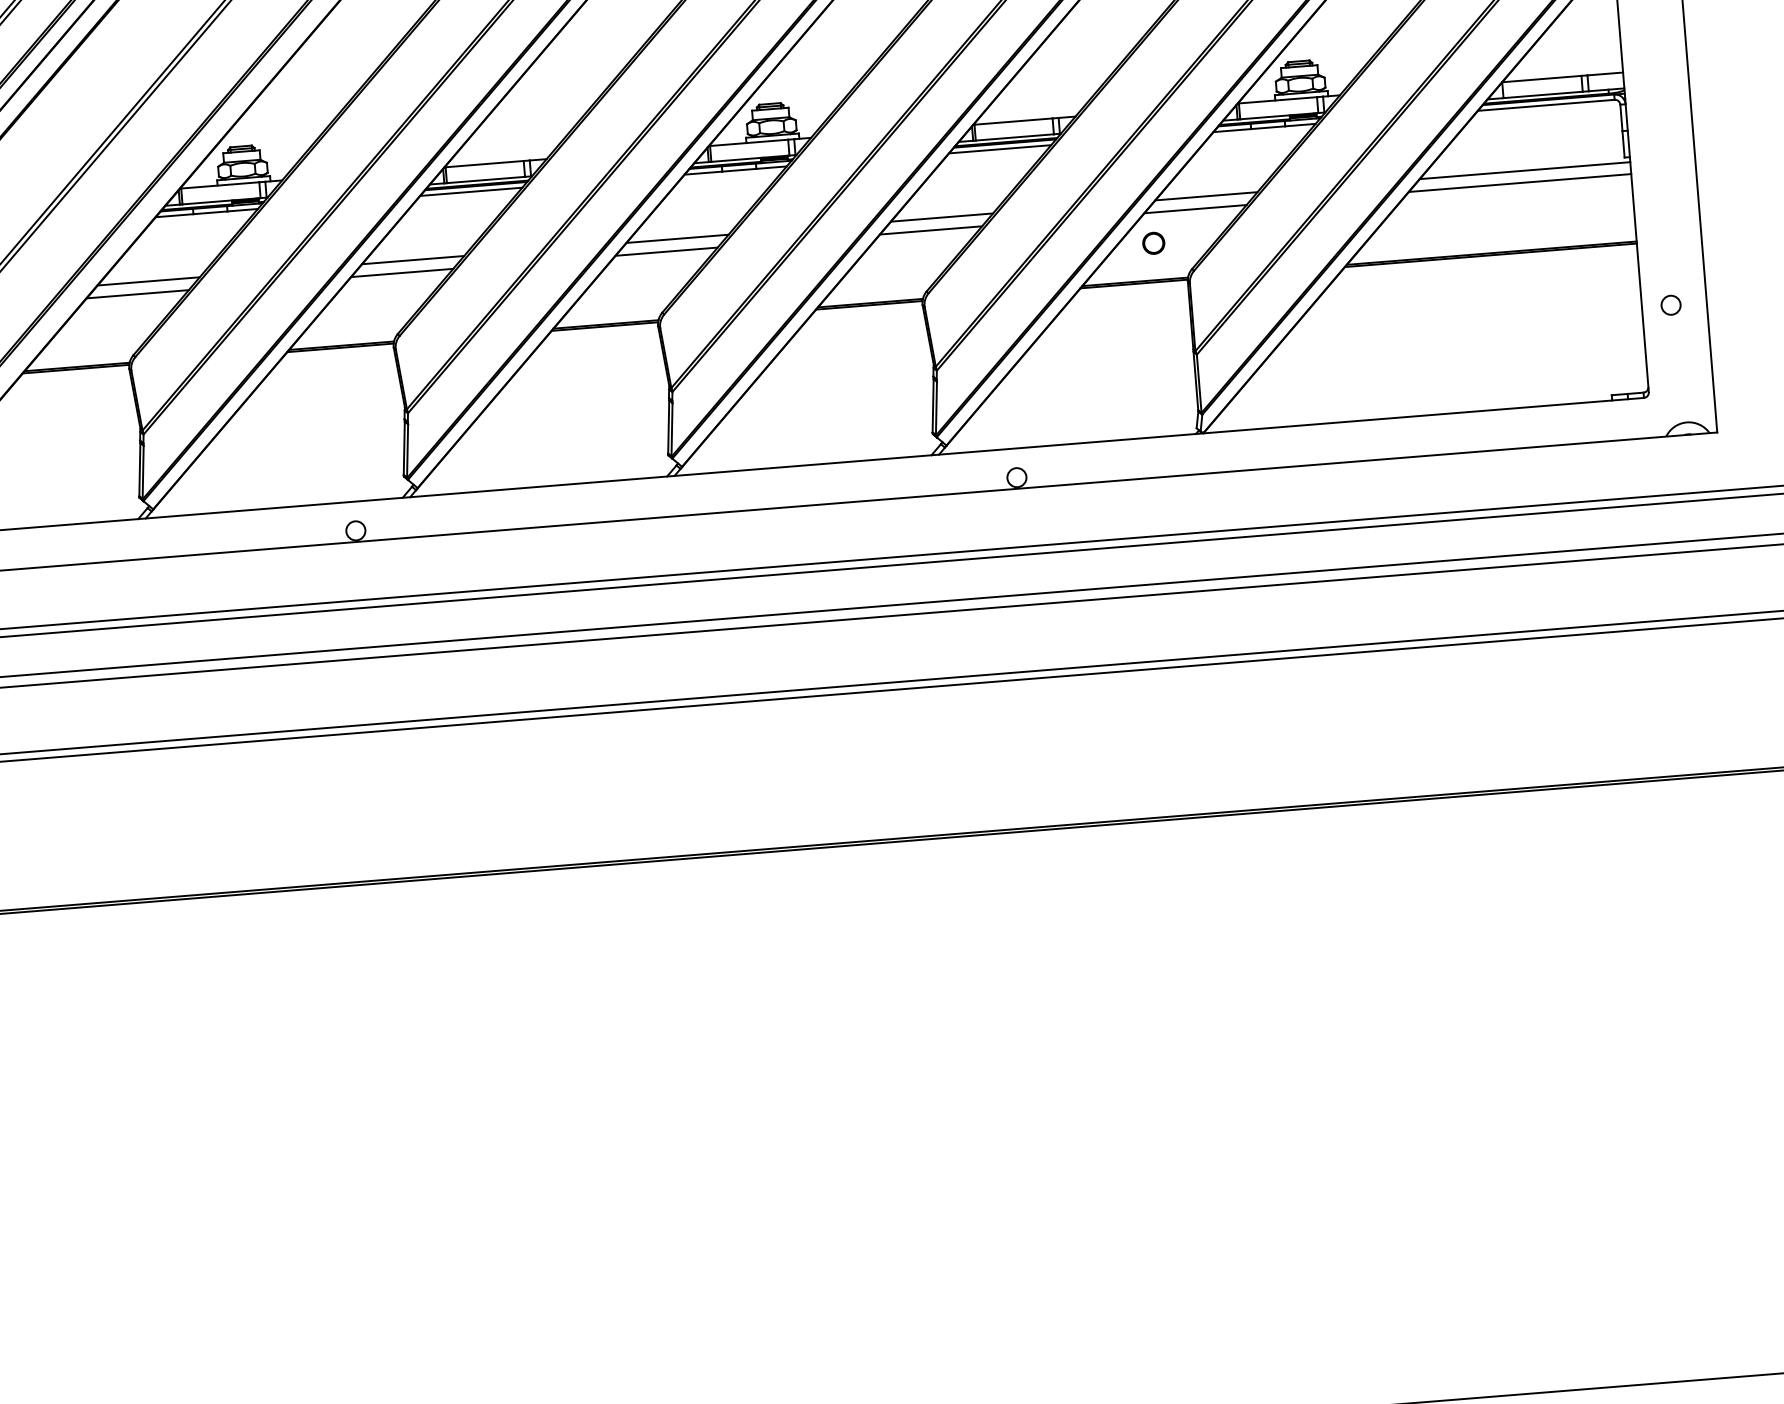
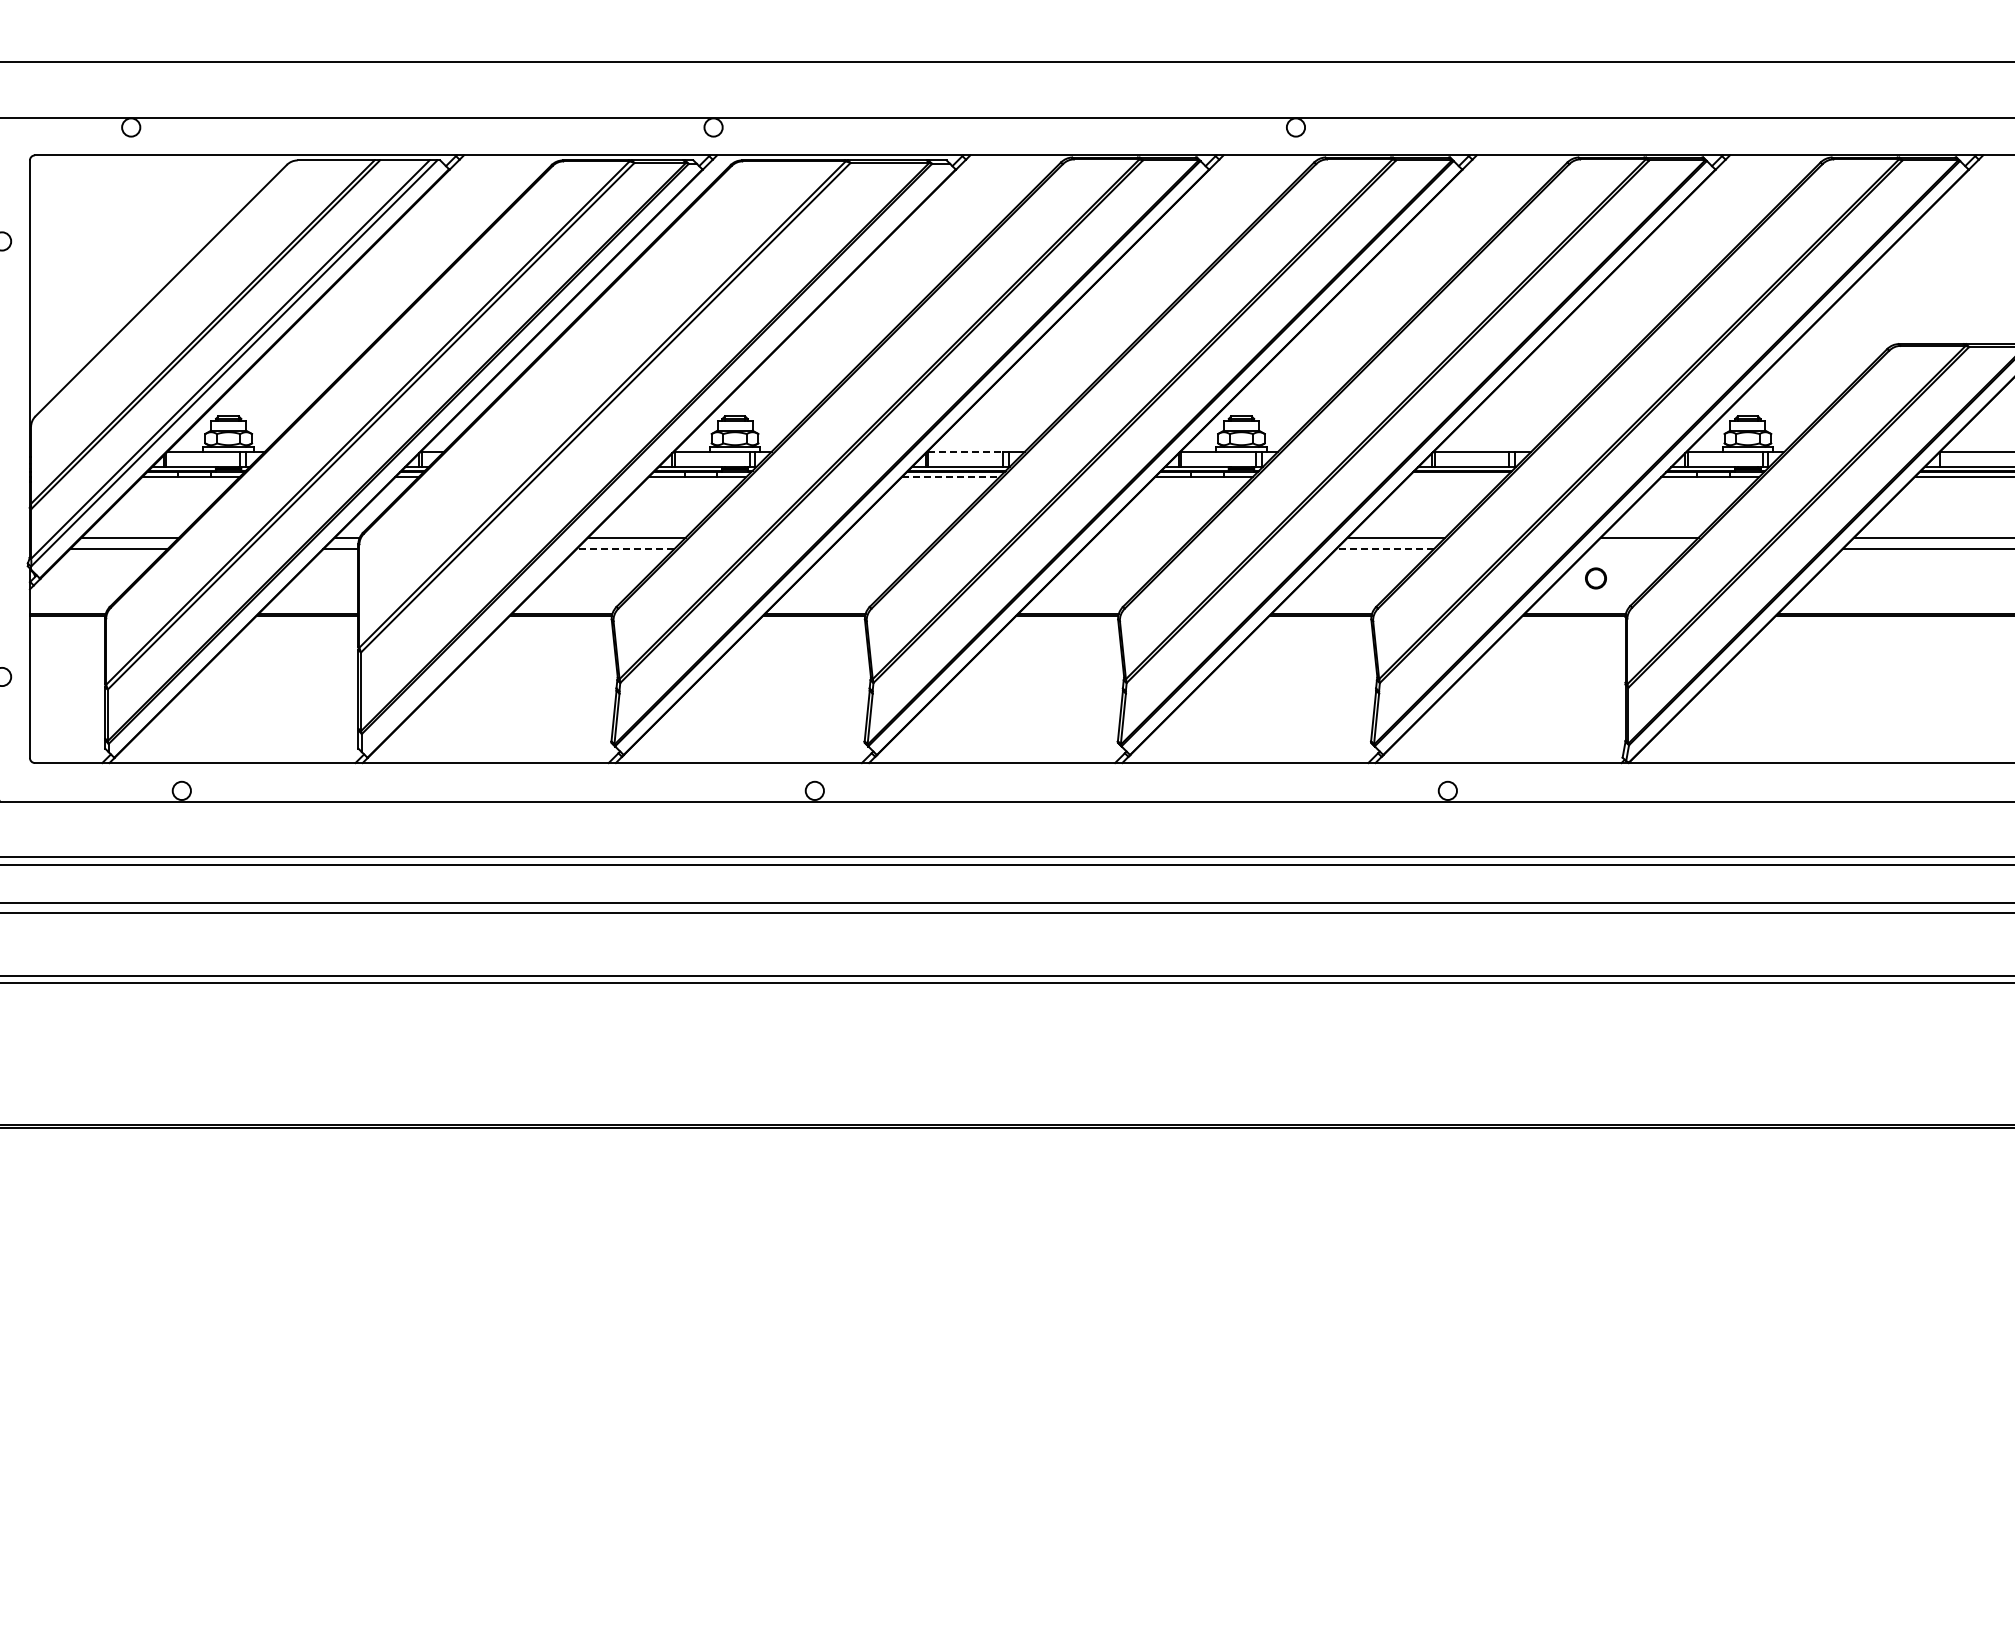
line: (999, 149) -> (1456, 477), removed
line: (485, 163) -> (966, 451), solid -> dashed
line: (471, 192) -> (950, 477), solid -> dashed
line: (1195, 209) -> (1638, 549), removed
line: (931, 230) -> (1385, 549), solid -> dashed
line: (677, 238) -> (1143, 537), removed
line: (666, 252) -> (1131, 549), removed
line: (413, 259) -> (890, 537), removed
line: (402, 273) -> (878, 549), removed
line: (137, 294) -> (625, 549), solid -> dashed

